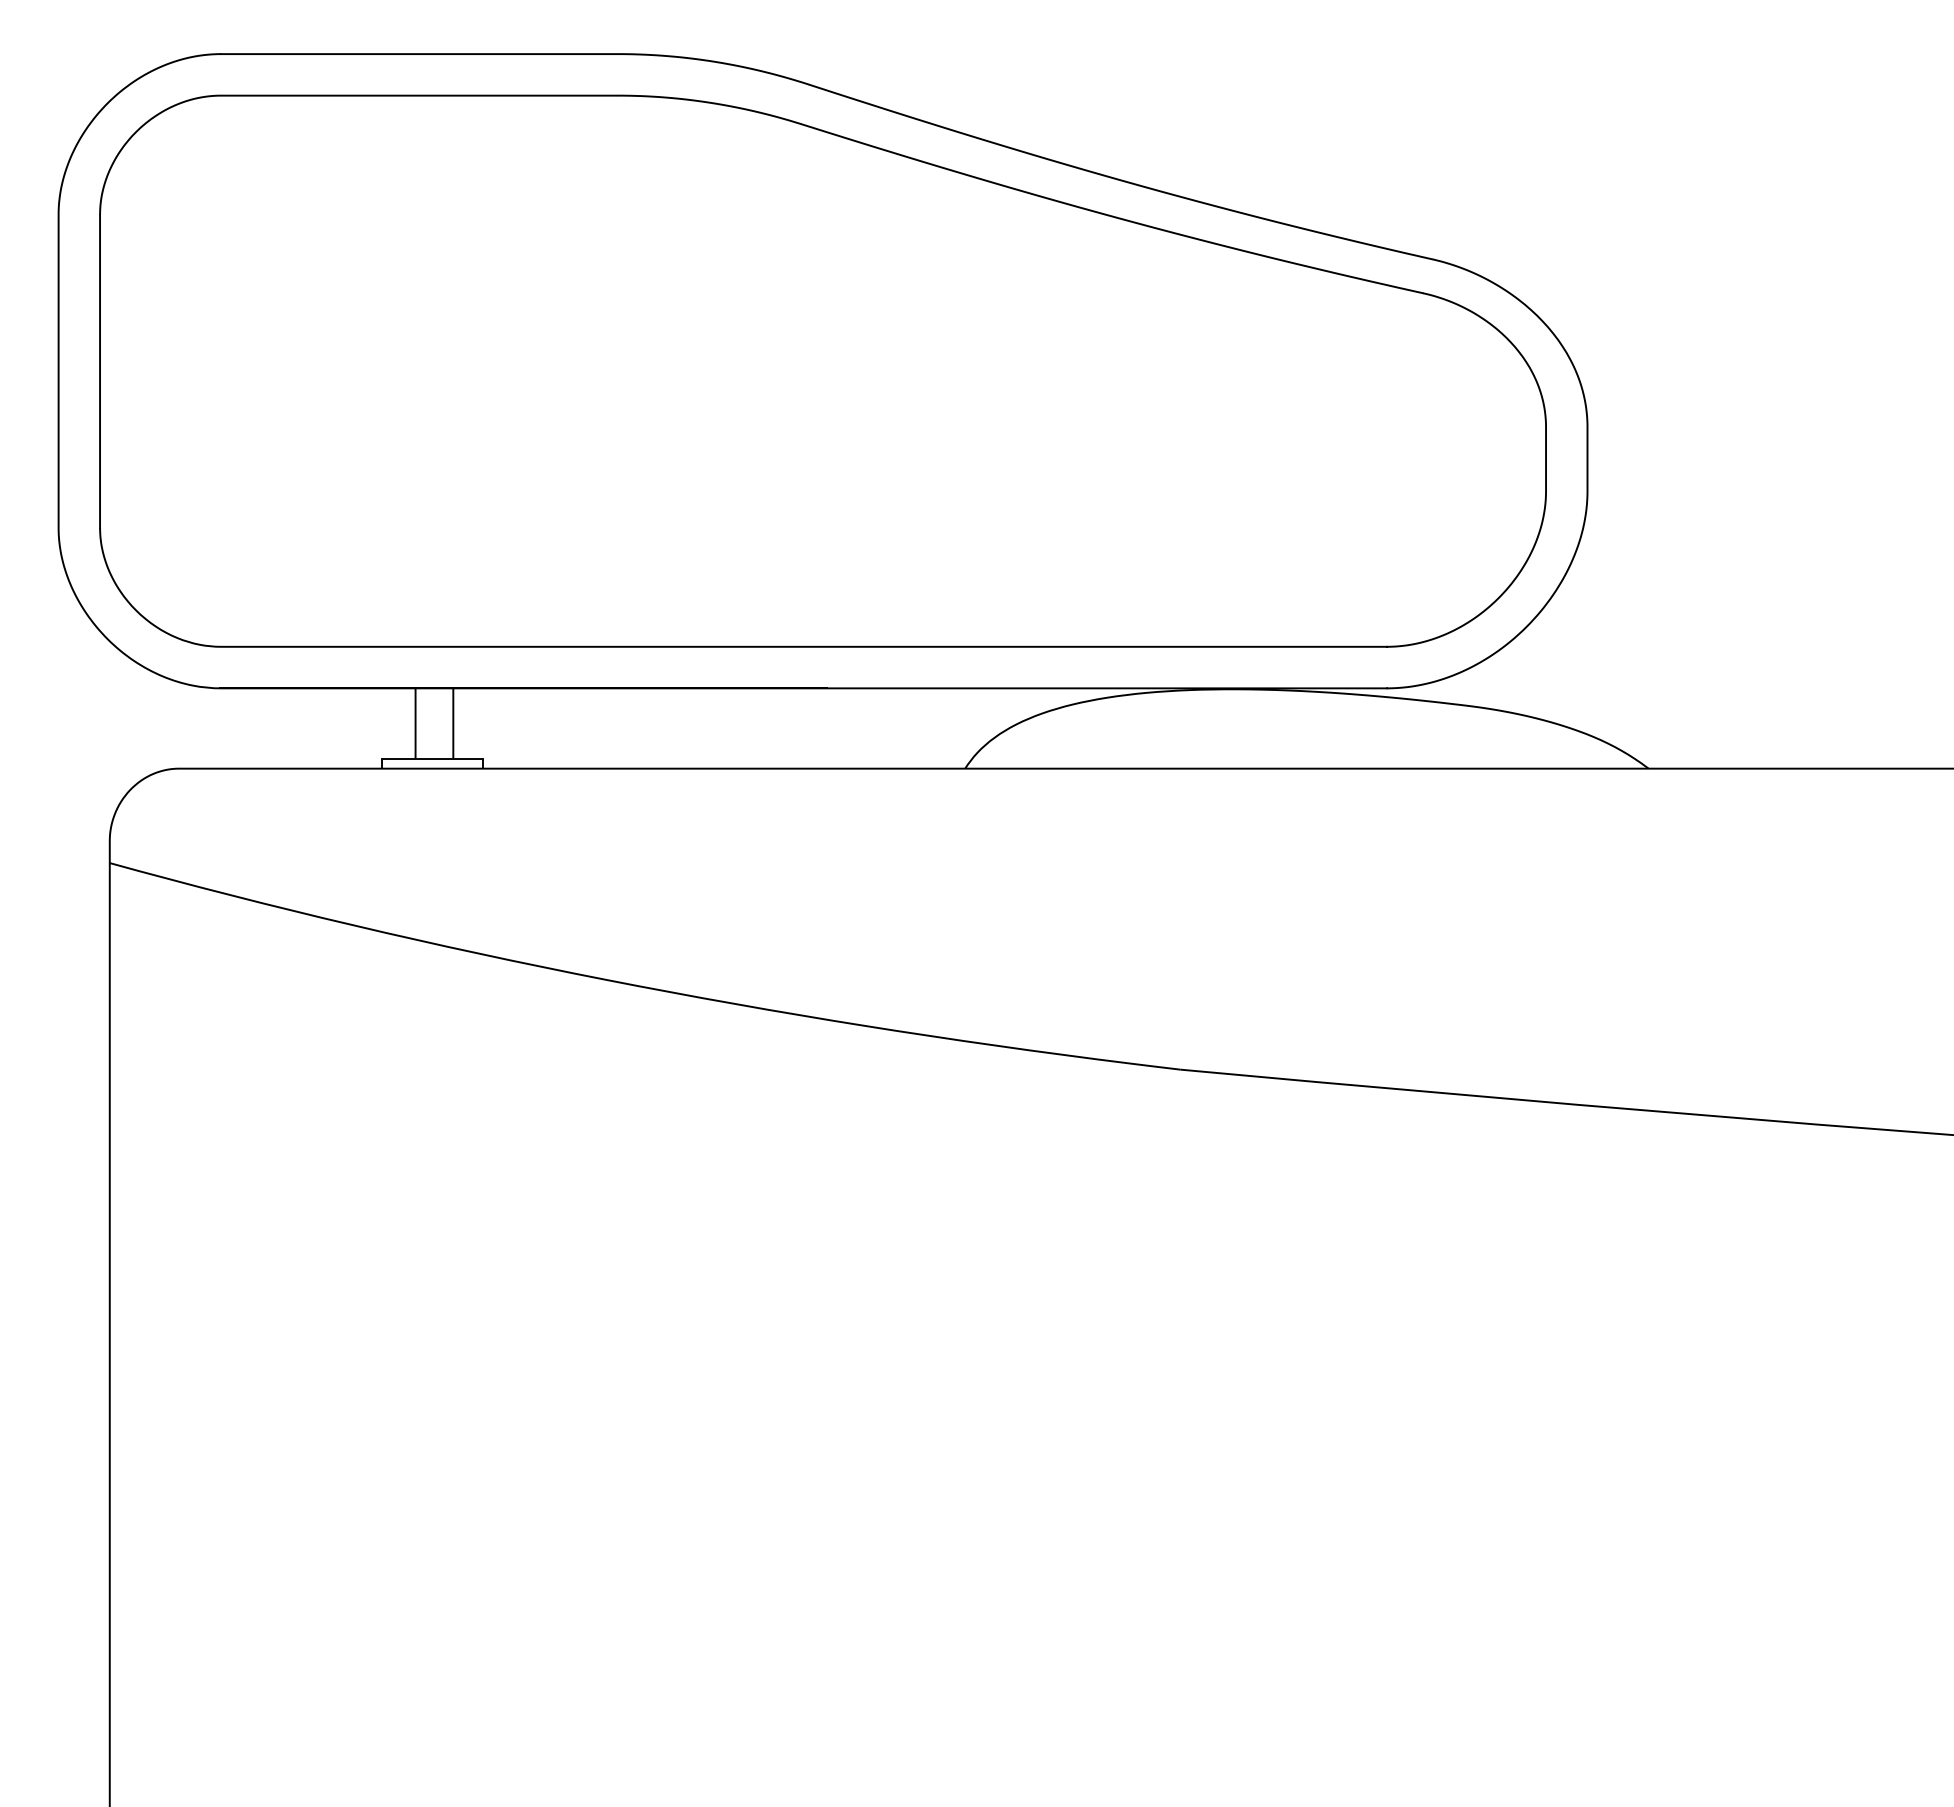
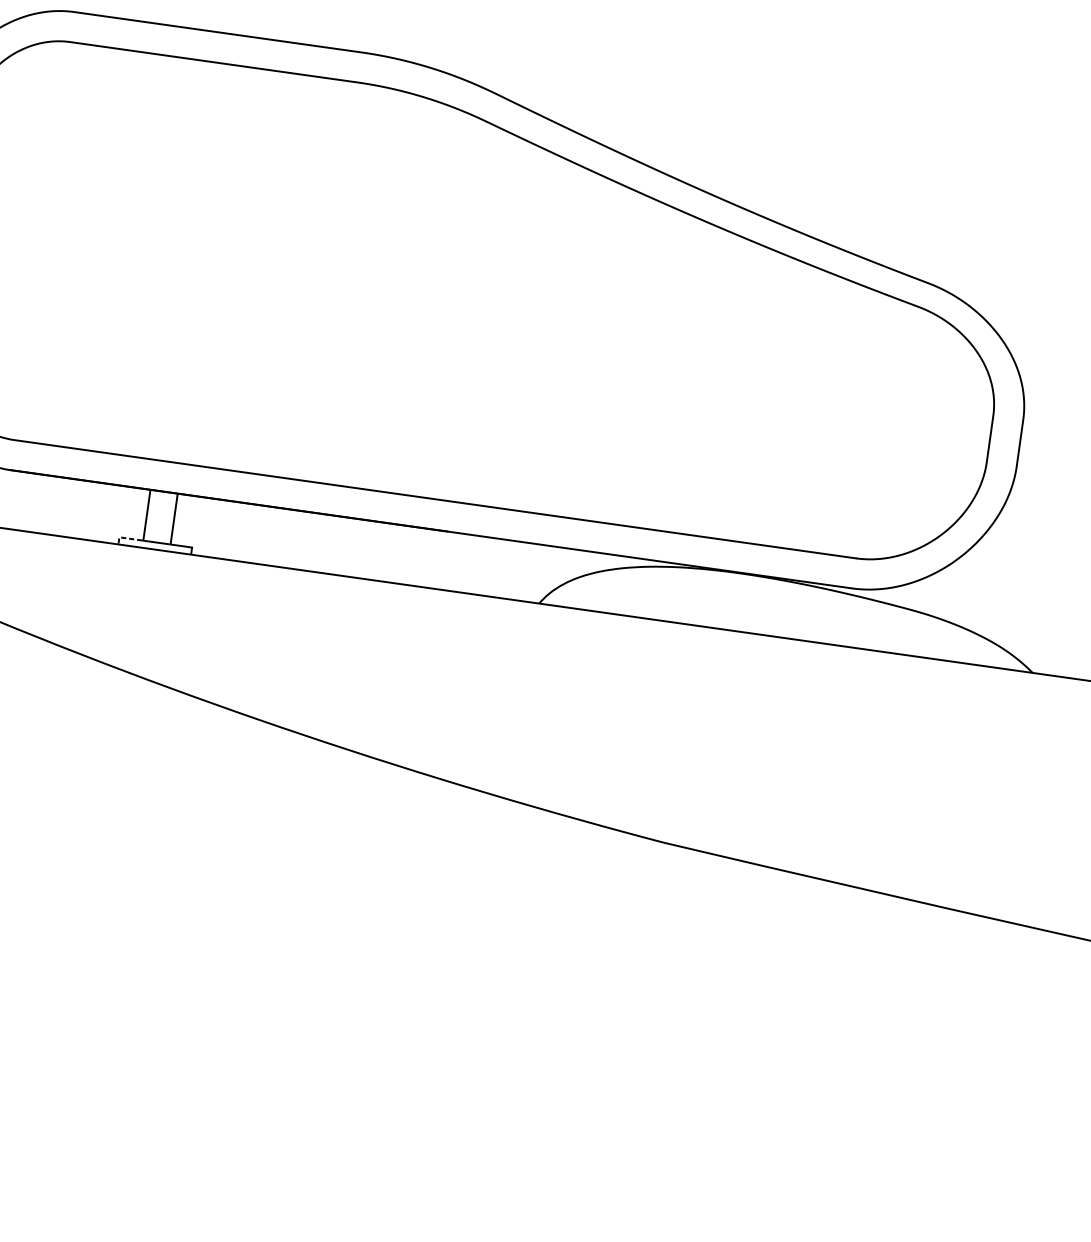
line: (392, 758) -> (126, 538), solid -> dashed

